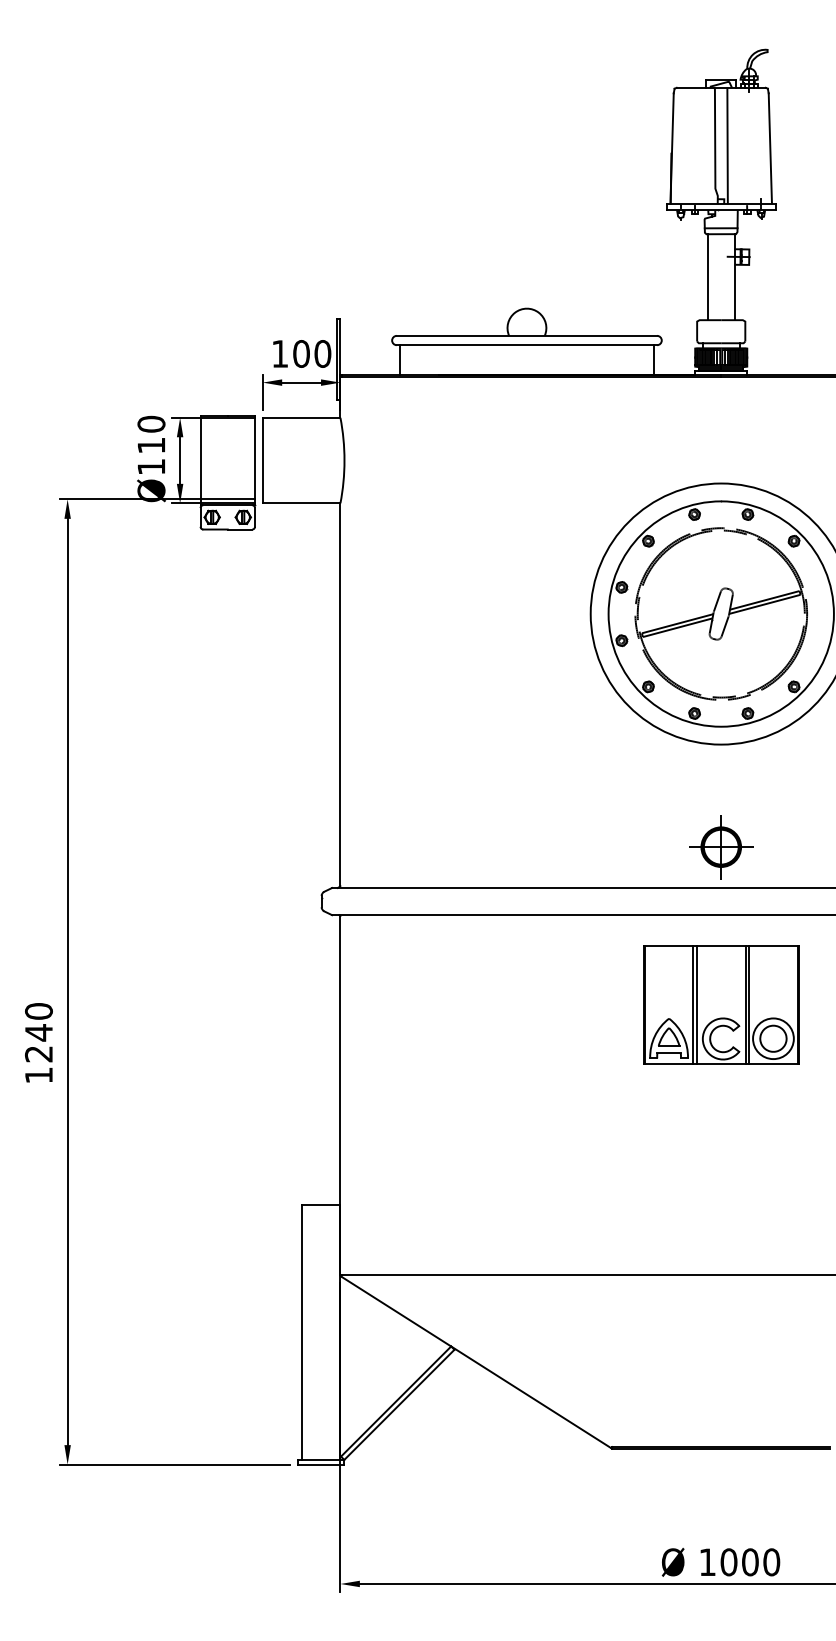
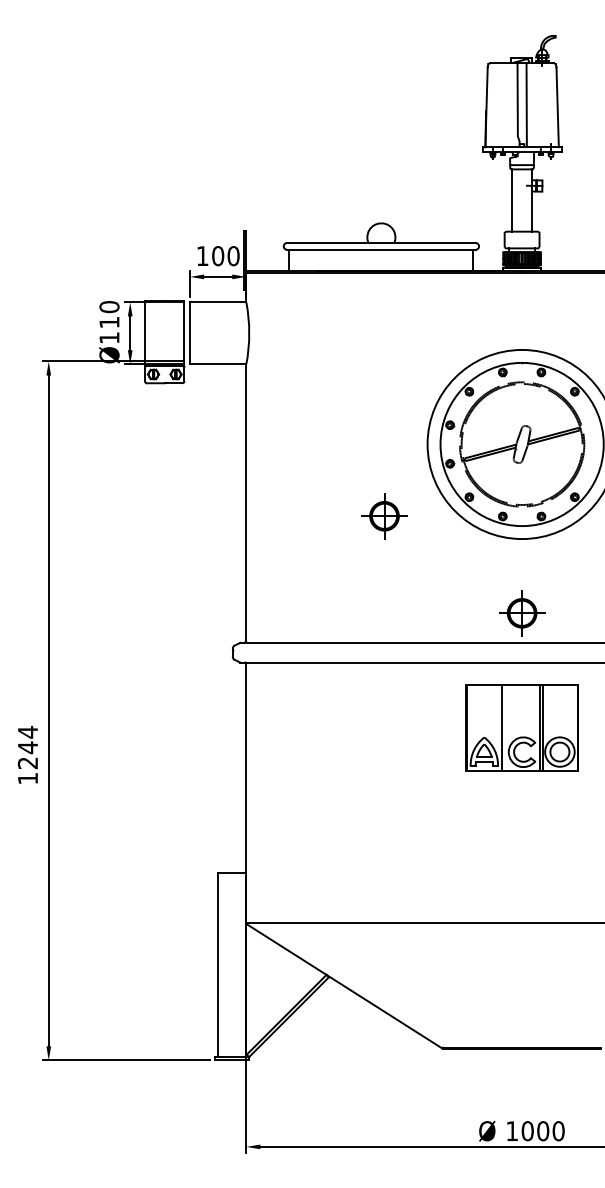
part: (531, 713) -> (384, 516), added
line: (697, 1005) -> (504, 727), removed
text: (38, 1011) -> (27, 732), 1240 -> 1244

